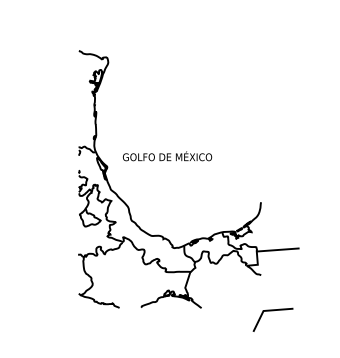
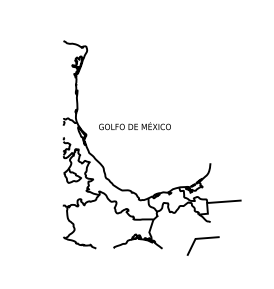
line: (272, 311) -> (202, 239), moved

